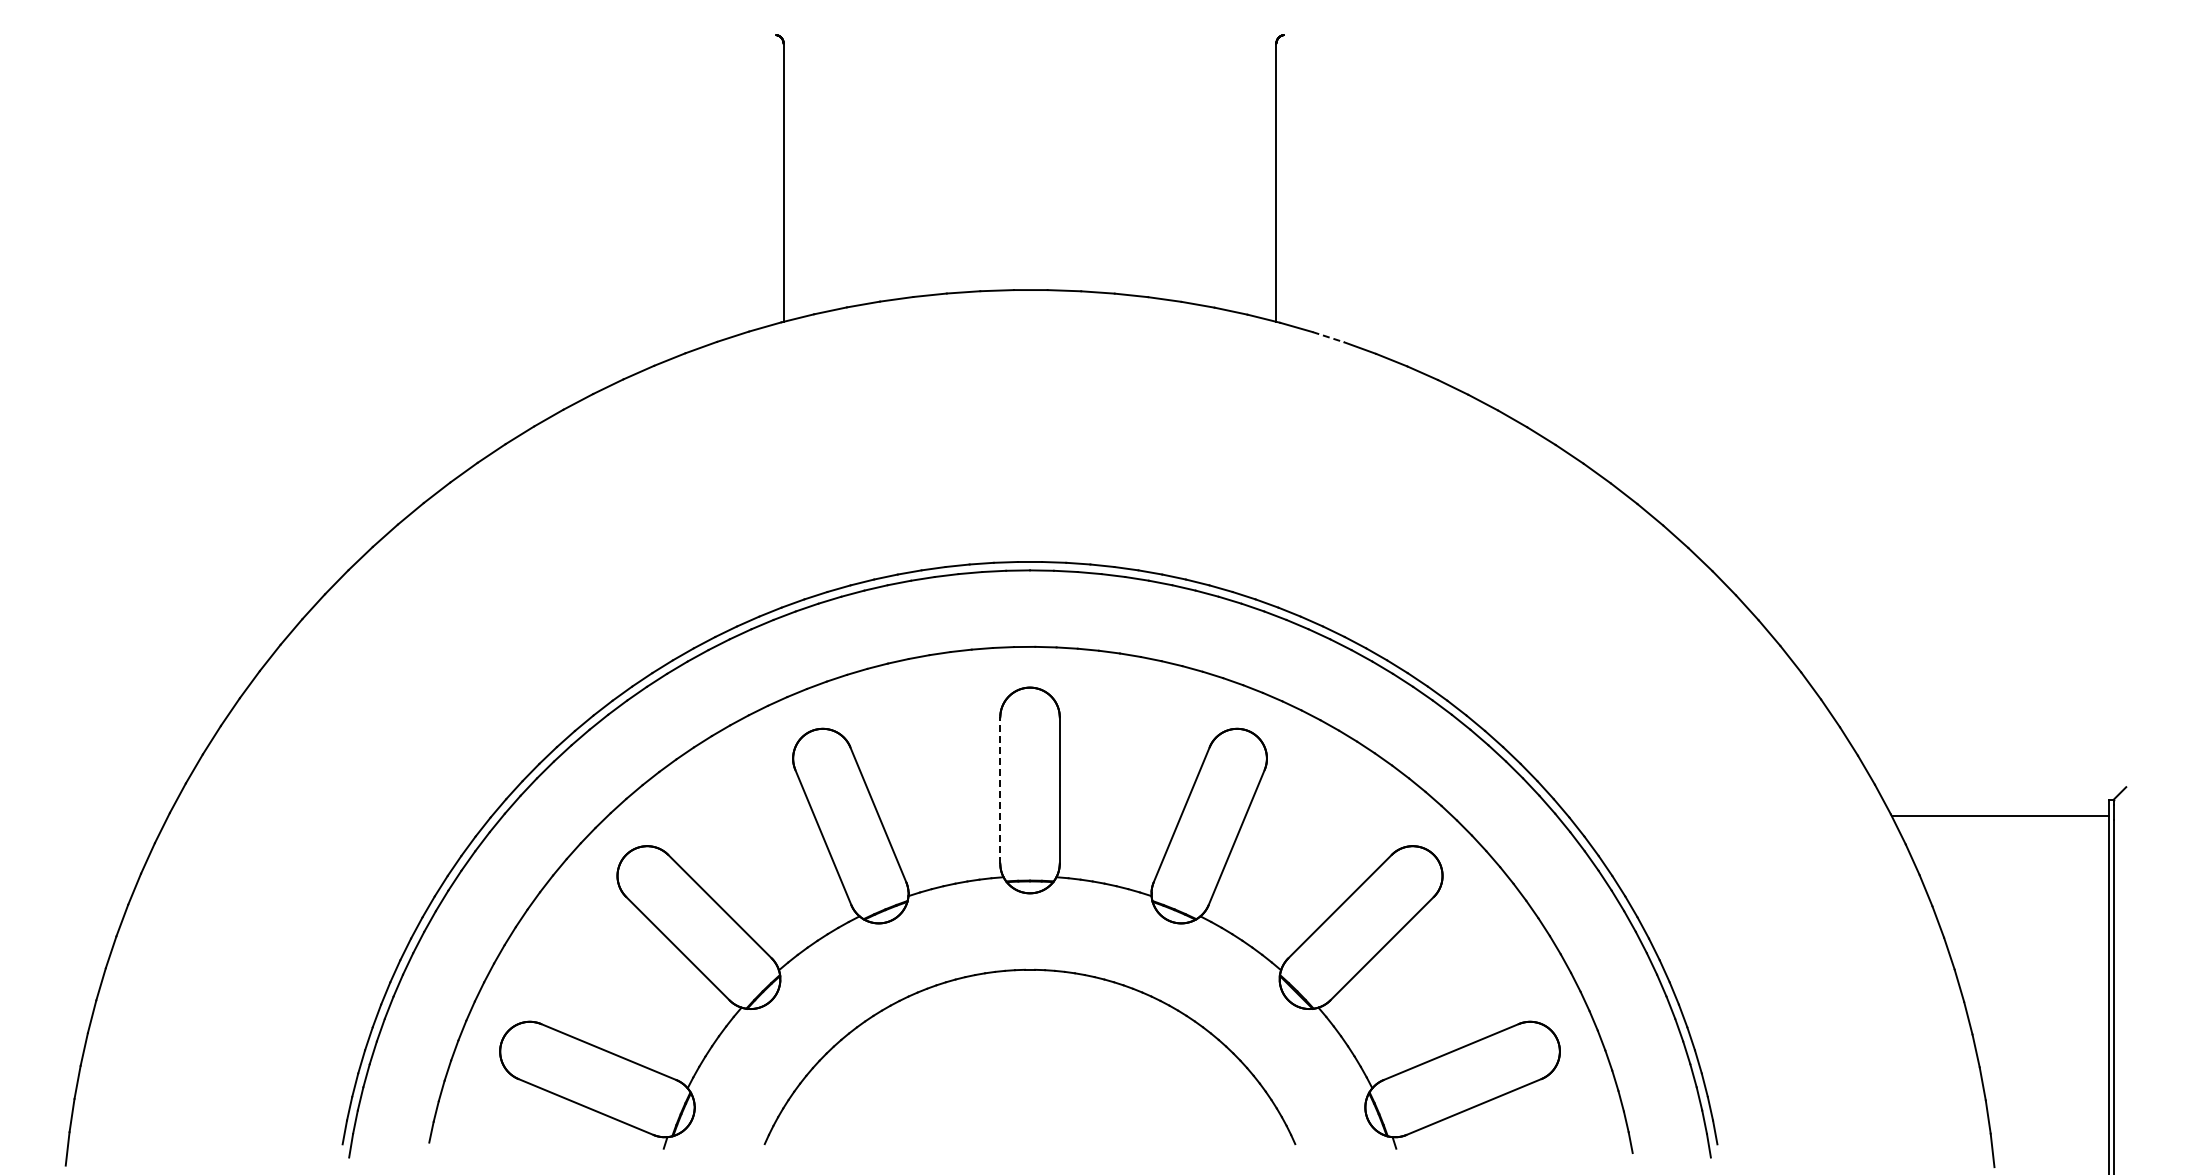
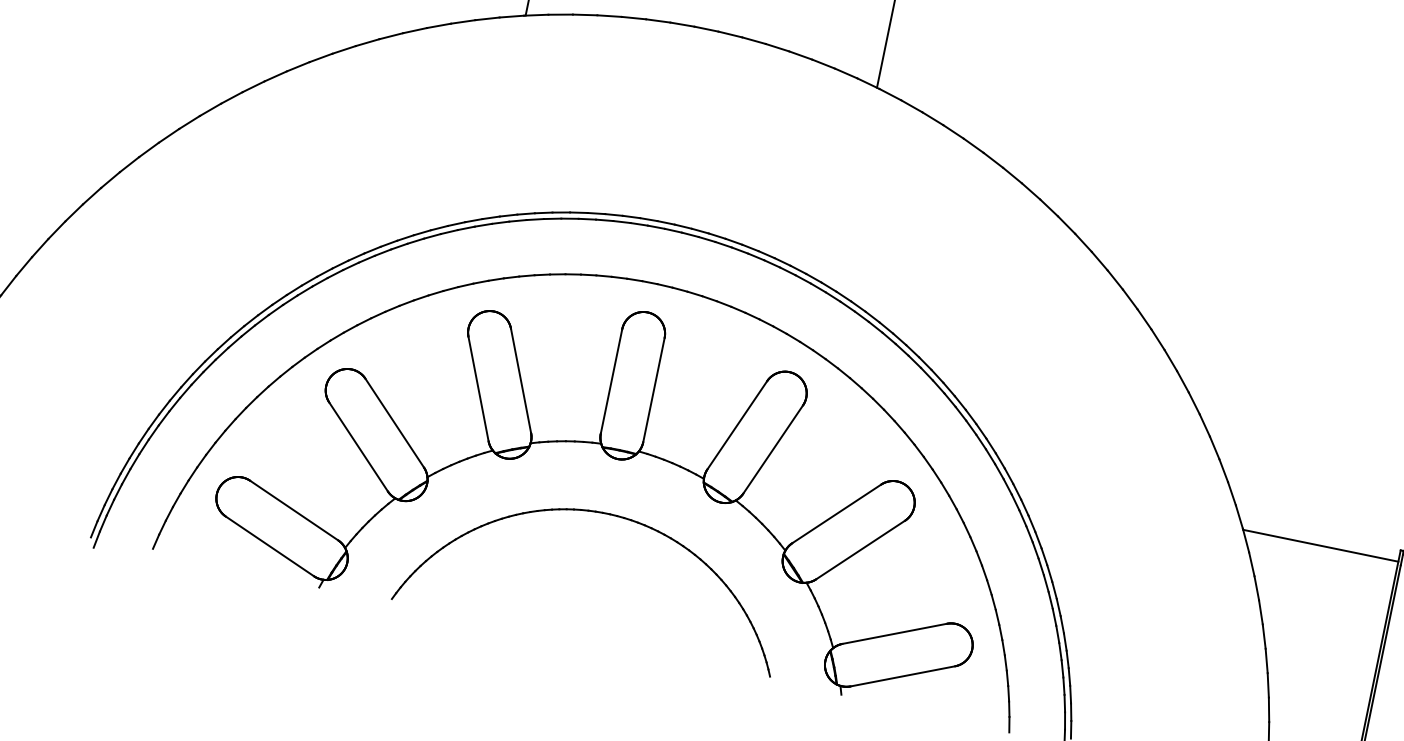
line: (1328, 337) -> (911, 106), dashed -> solid
line: (1000, 789) -> (611, 380), dashed -> solid

